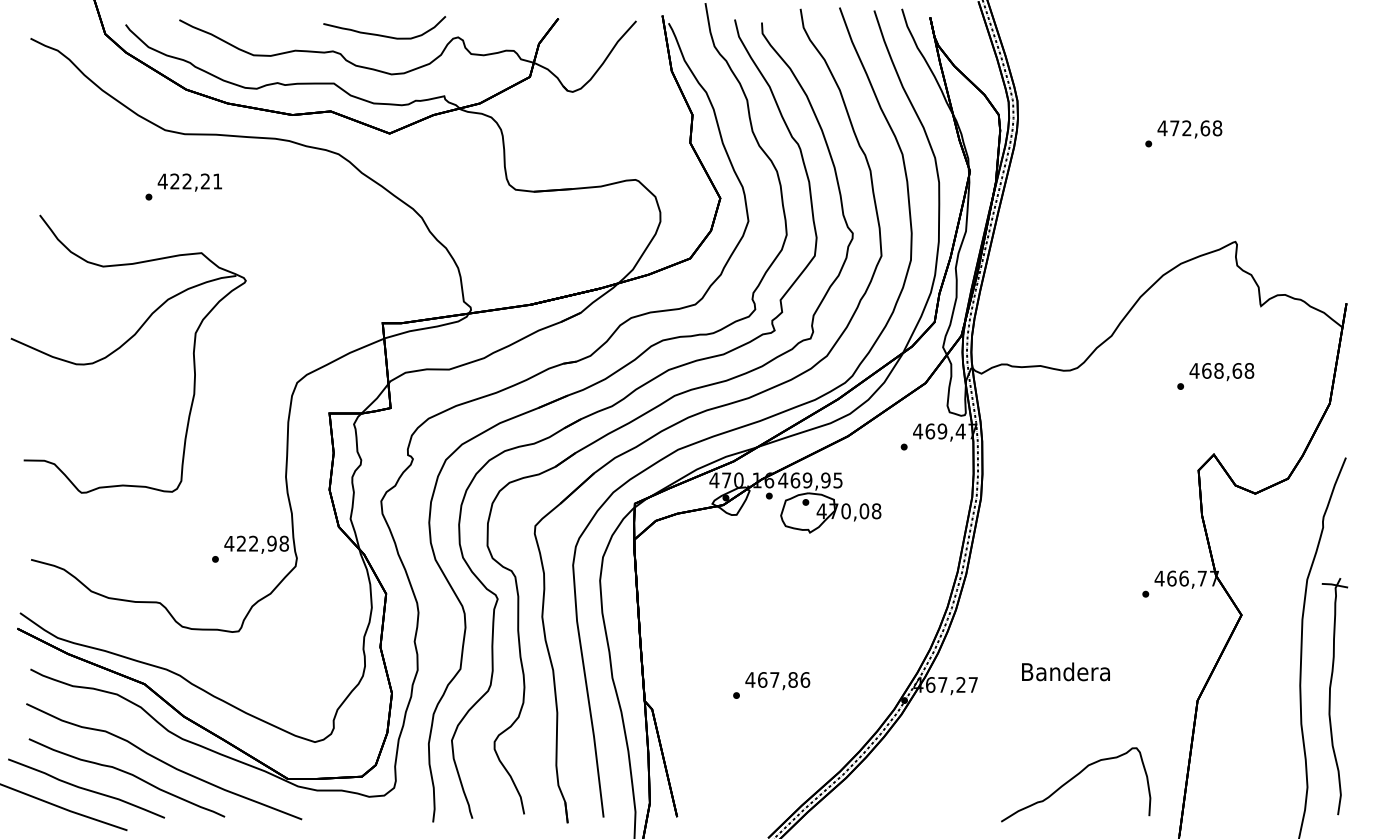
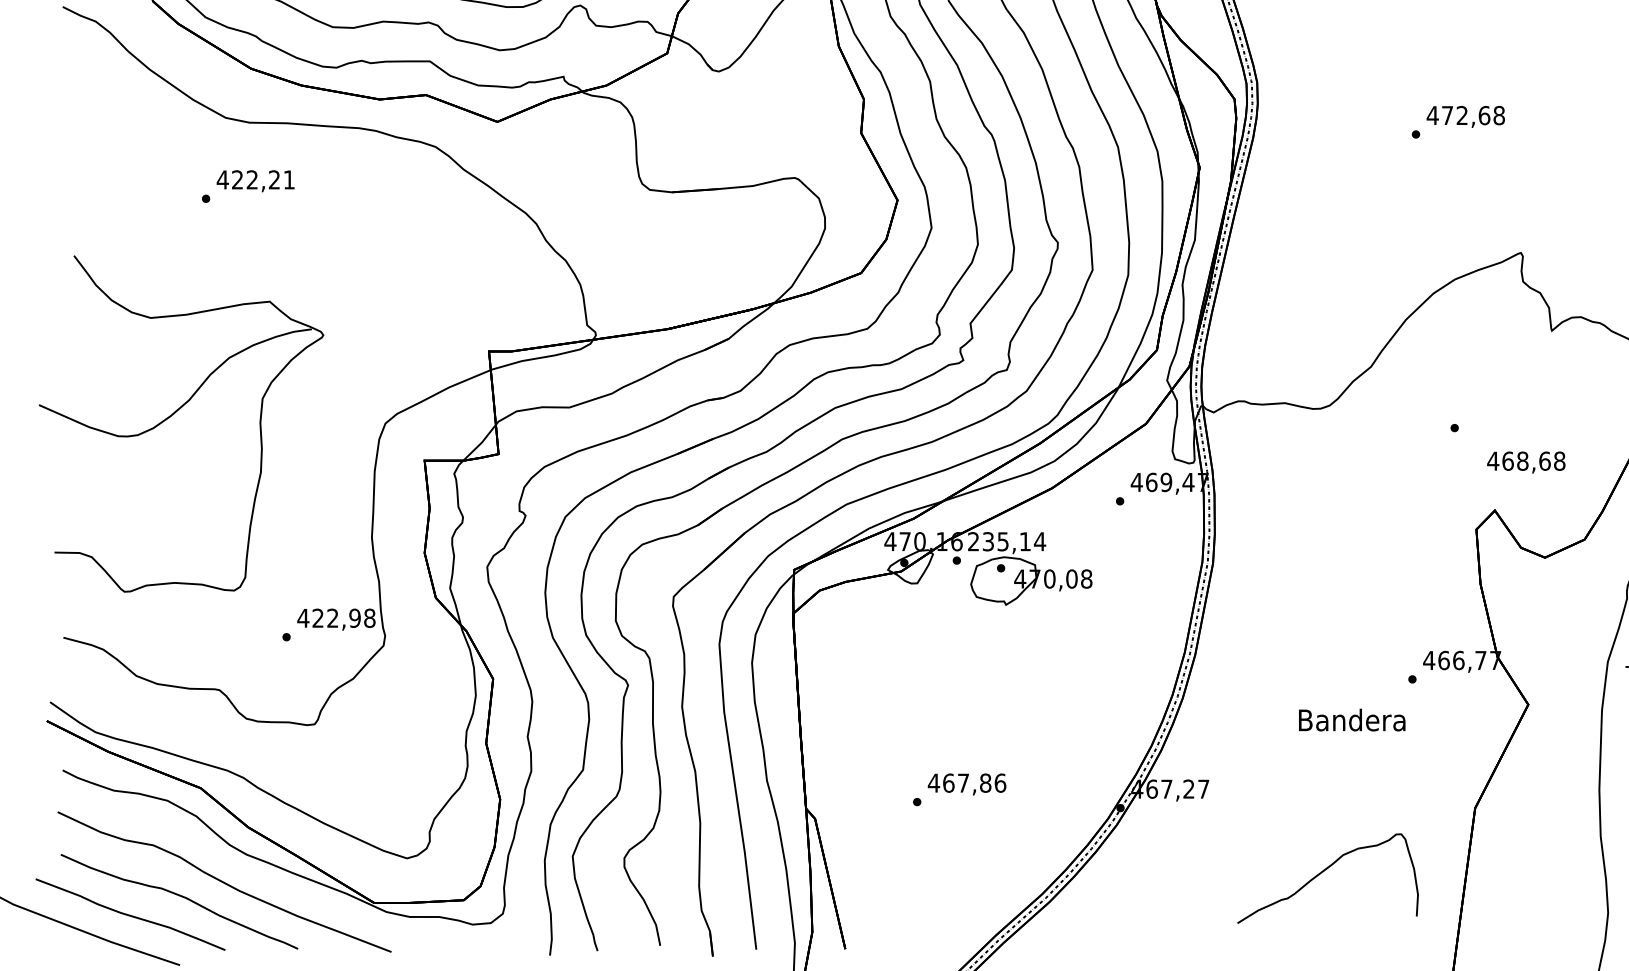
part: (122, 346) -> (174, 414), moved
text: (1221, 372) -> (1525, 463), moved
text: (810, 480) -> (1006, 541), 469,95 -> 235,14
text: (1065, 671) -> (1351, 719), moved
curve: (1074, 778) -> (1326, 870), moved

